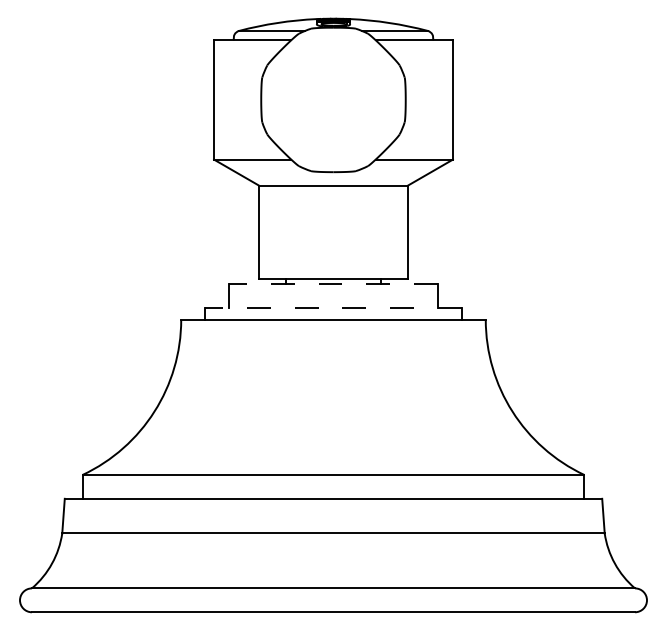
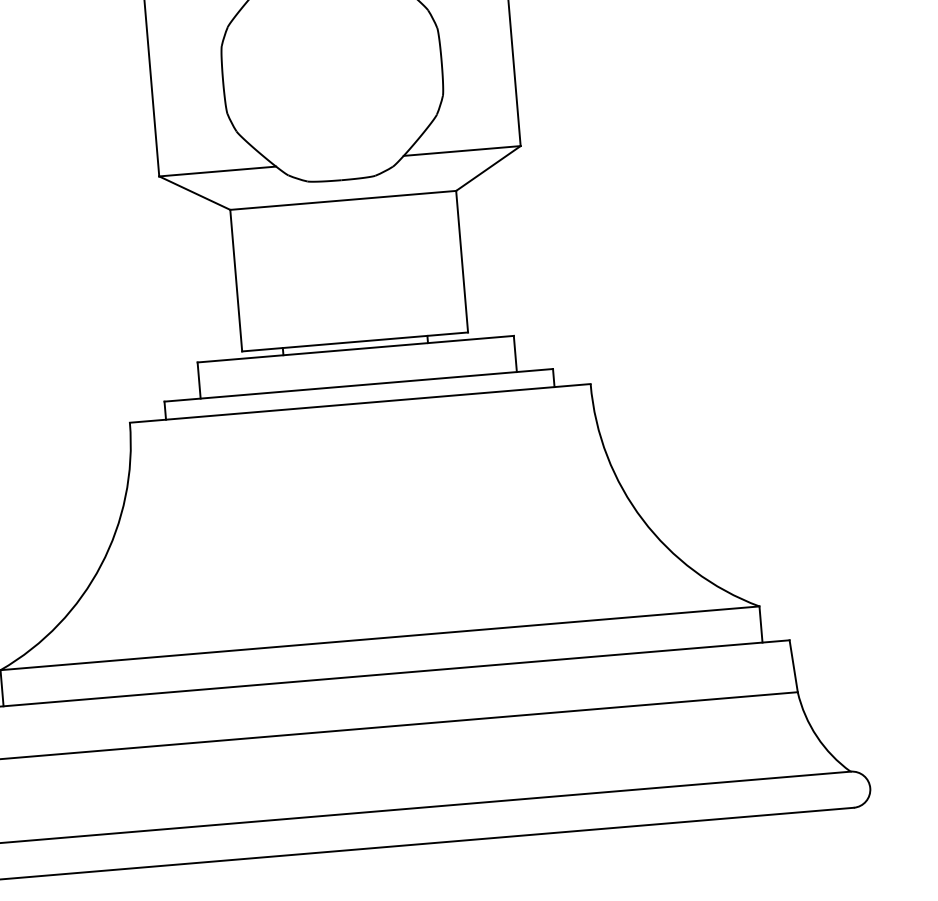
line: (333, 283) -> (355, 348), dashed -> solid
line: (333, 307) -> (358, 384), dashed -> solid

